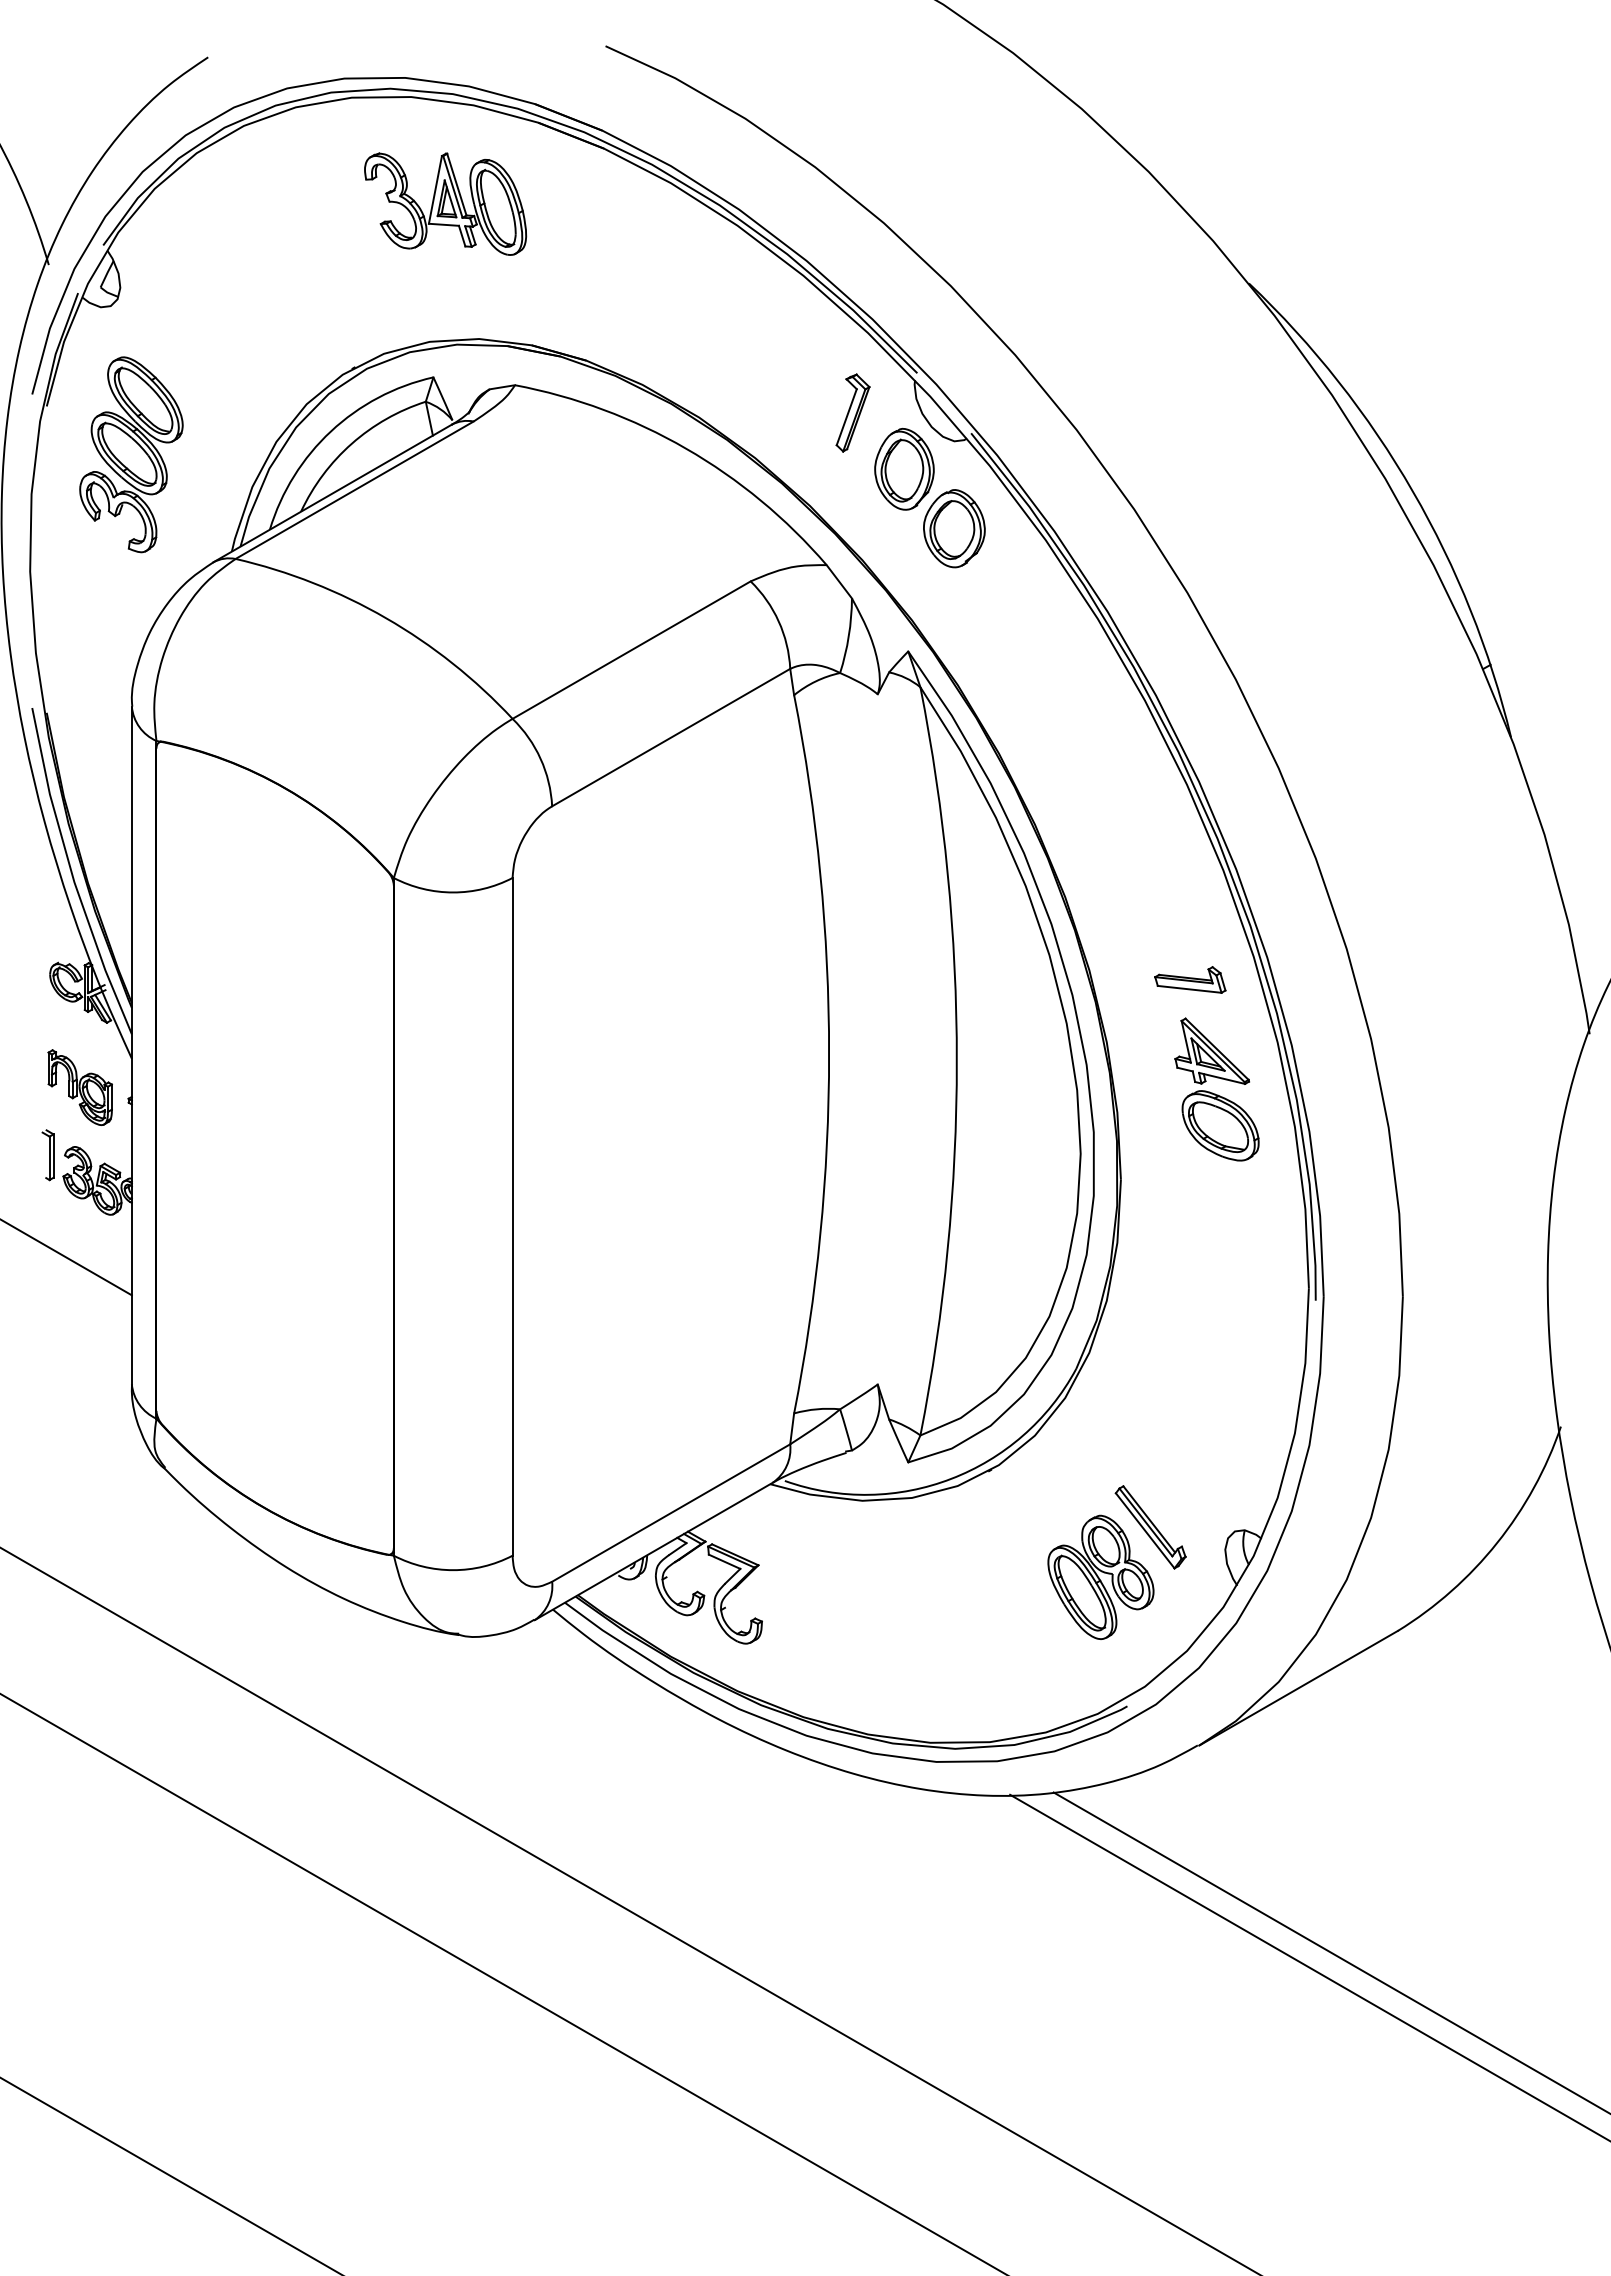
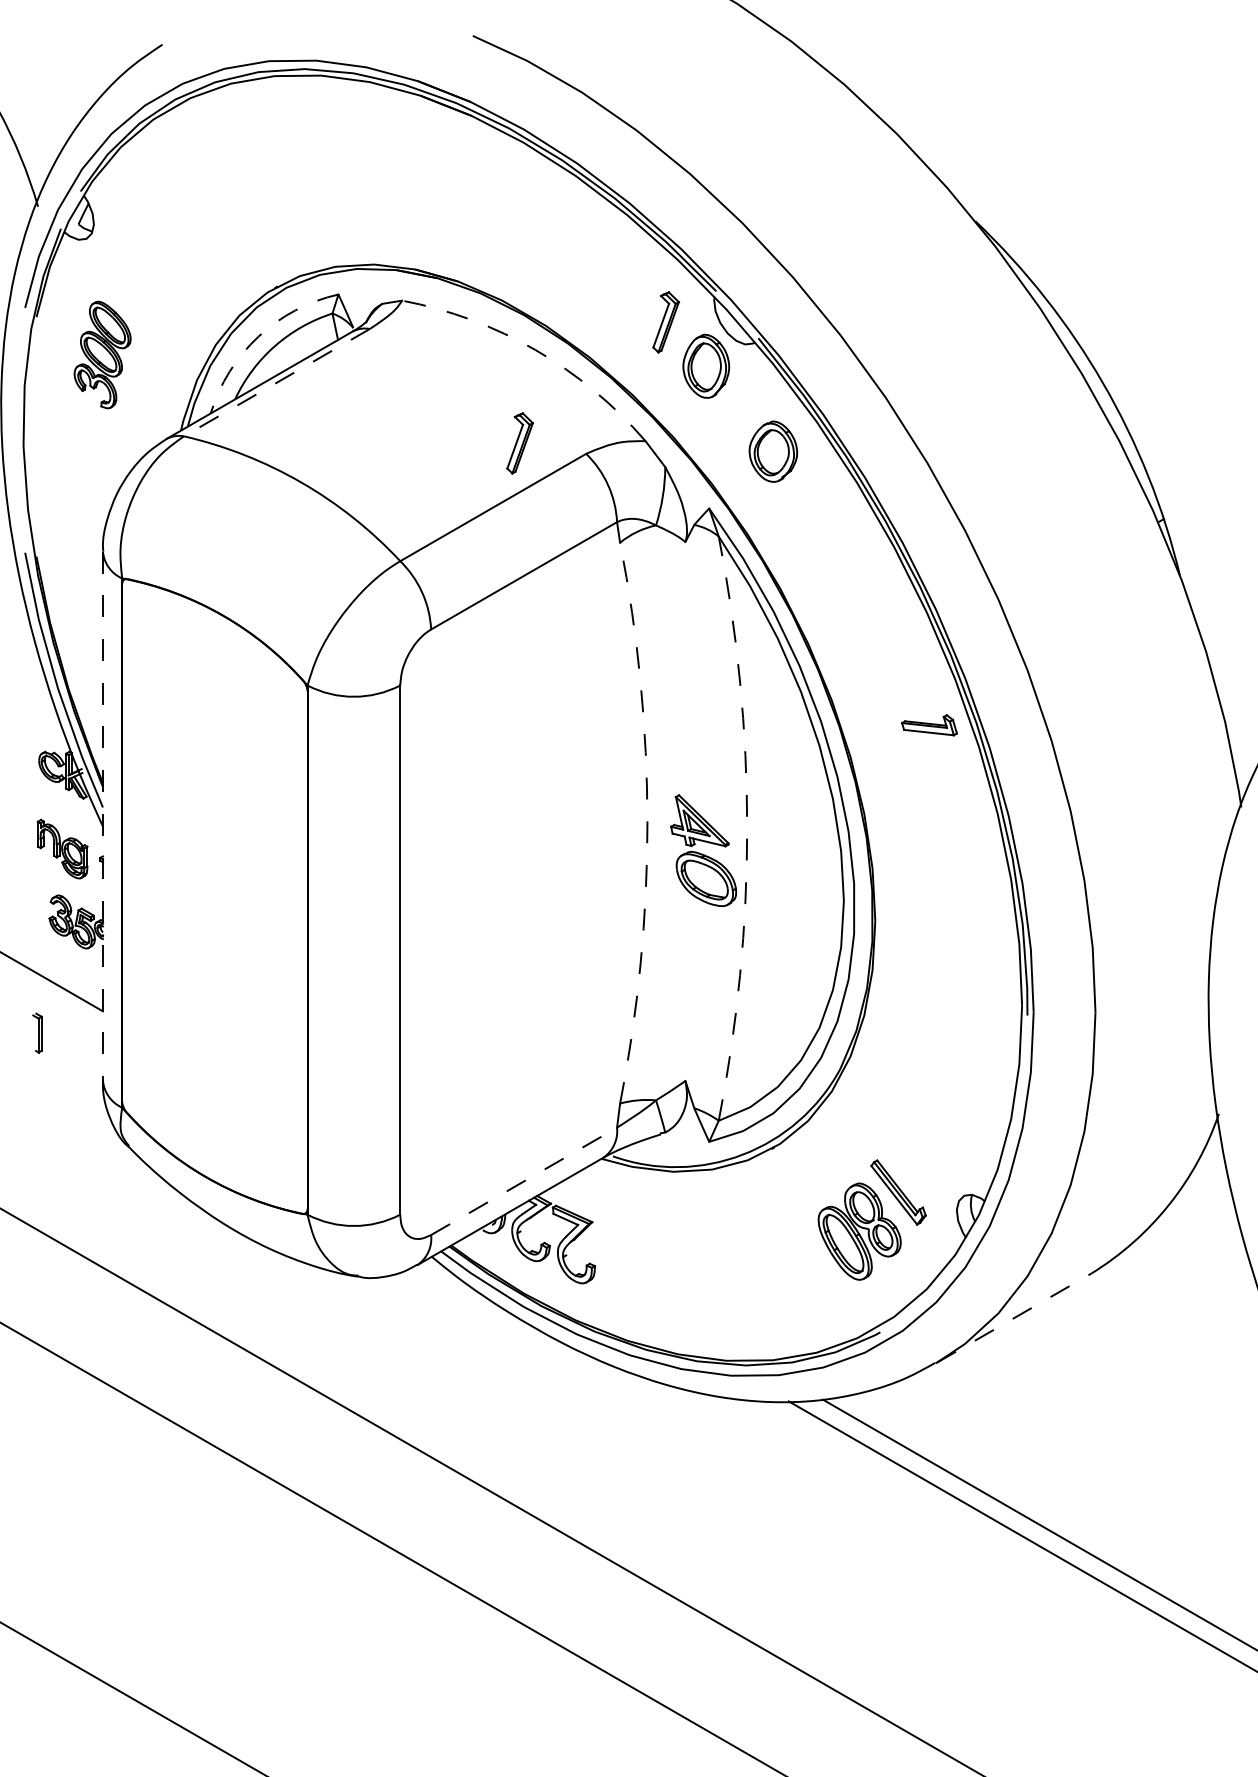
part: (445, 203) -> (347, 158), removed
arc: (331, 431) -> (258, 336), solid -> dashed
arc: (686, 448) -> (536, 350), solid -> dashed
part: (131, 454) -> (102, 354), size x0.7
line: (354, 490) -> (276, 382), solid -> dashed
part: (954, 528) -> (773, 451), moved
part: (665, 567) -> (519, 442), added
part: (1190, 979) -> (929, 724), moved
line: (131, 1045) -> (102, 816), solid -> dashed
arc: (829, 1054) -> (647, 823), solid -> dashed
arc: (956, 1061) -> (746, 828), solid -> dashed
part: (1216, 1089) -> (703, 850), moved
part: (47, 1155) -> (37, 1033), moved
line: (671, 1512) -> (524, 1180), solid -> dashed
line: (1299, 1687) -> (1014, 1317), solid -> dashed

